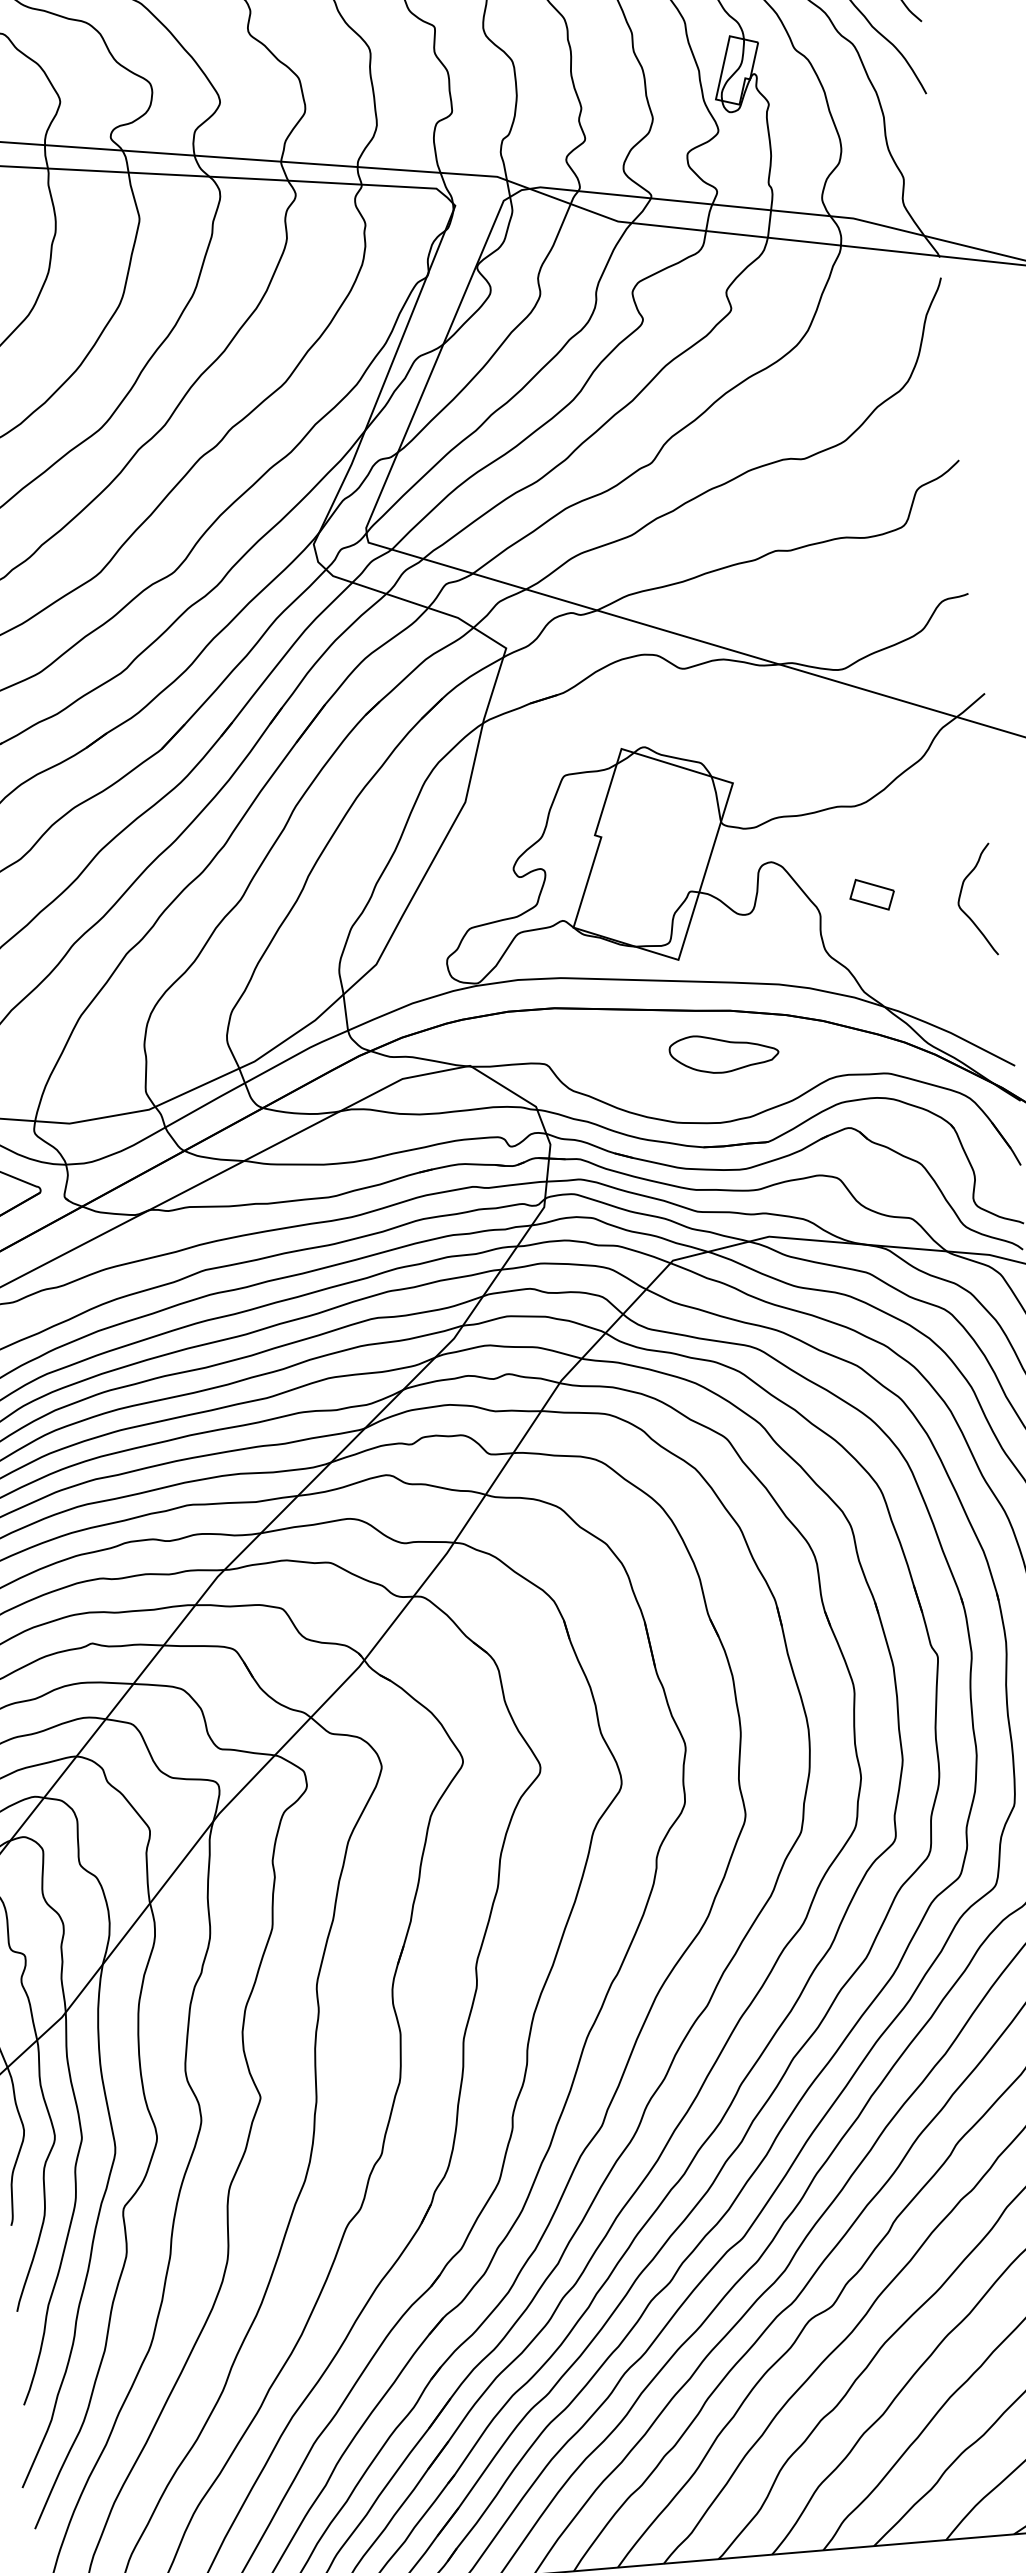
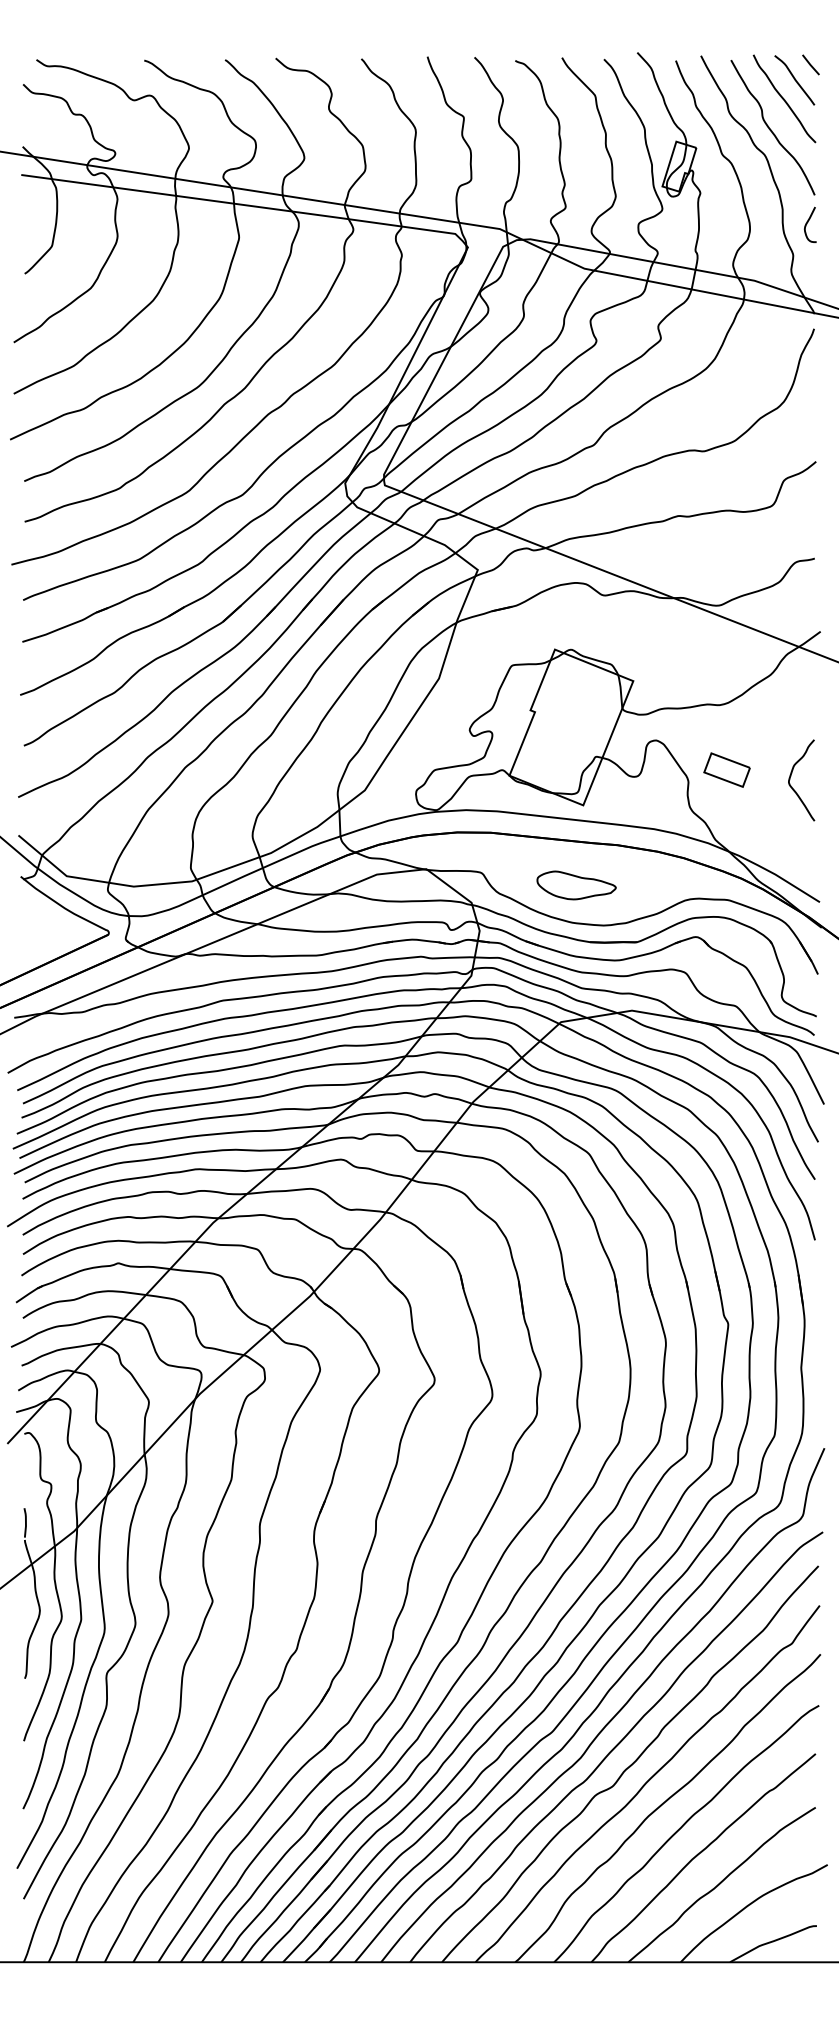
curve: (919, 135) -> (807, 224), added
part: (871, 894) -> (726, 769), size x1.43
part: (724, 1053) -> (576, 885), moved

